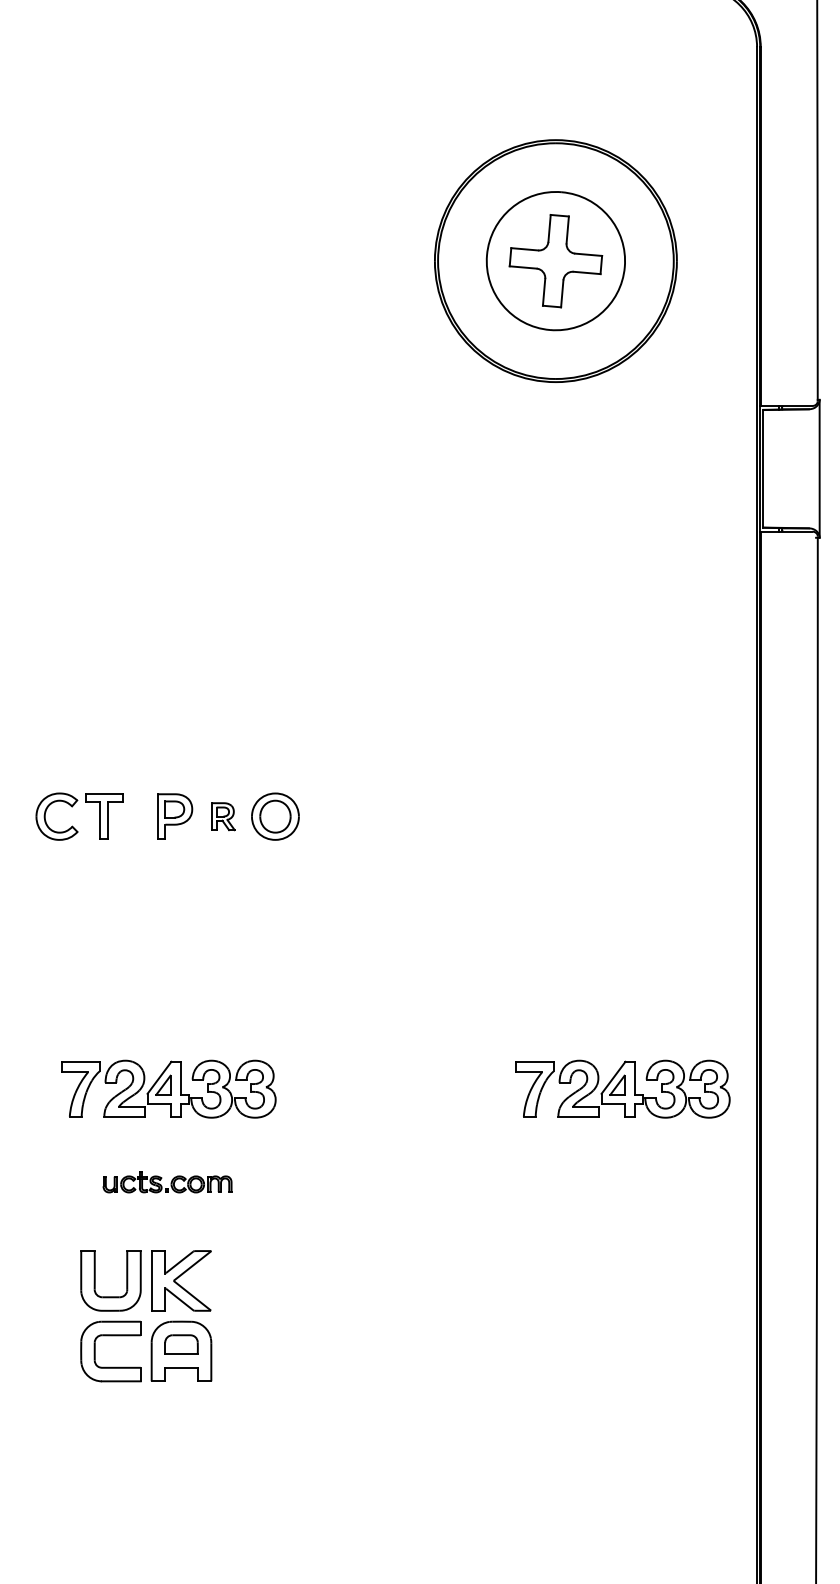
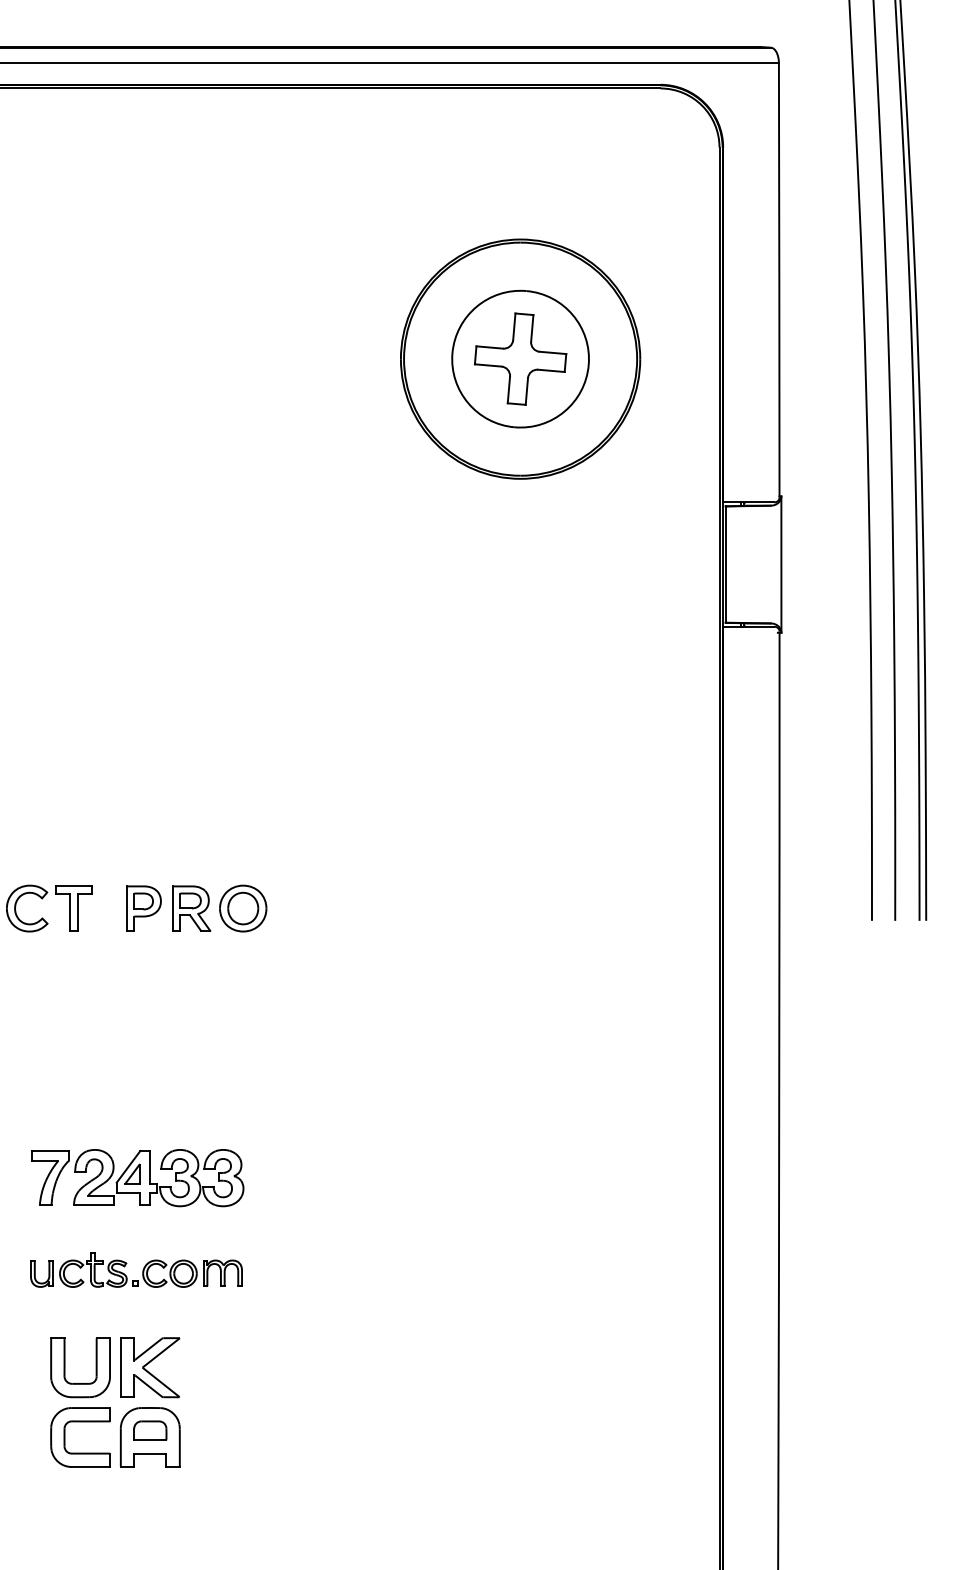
part: (223, 816) -> (191, 908), size x1.67
part: (622, 1089) -> (586, 1178), removed
part: (167, 1181) -> (136, 1269), size x1.67

